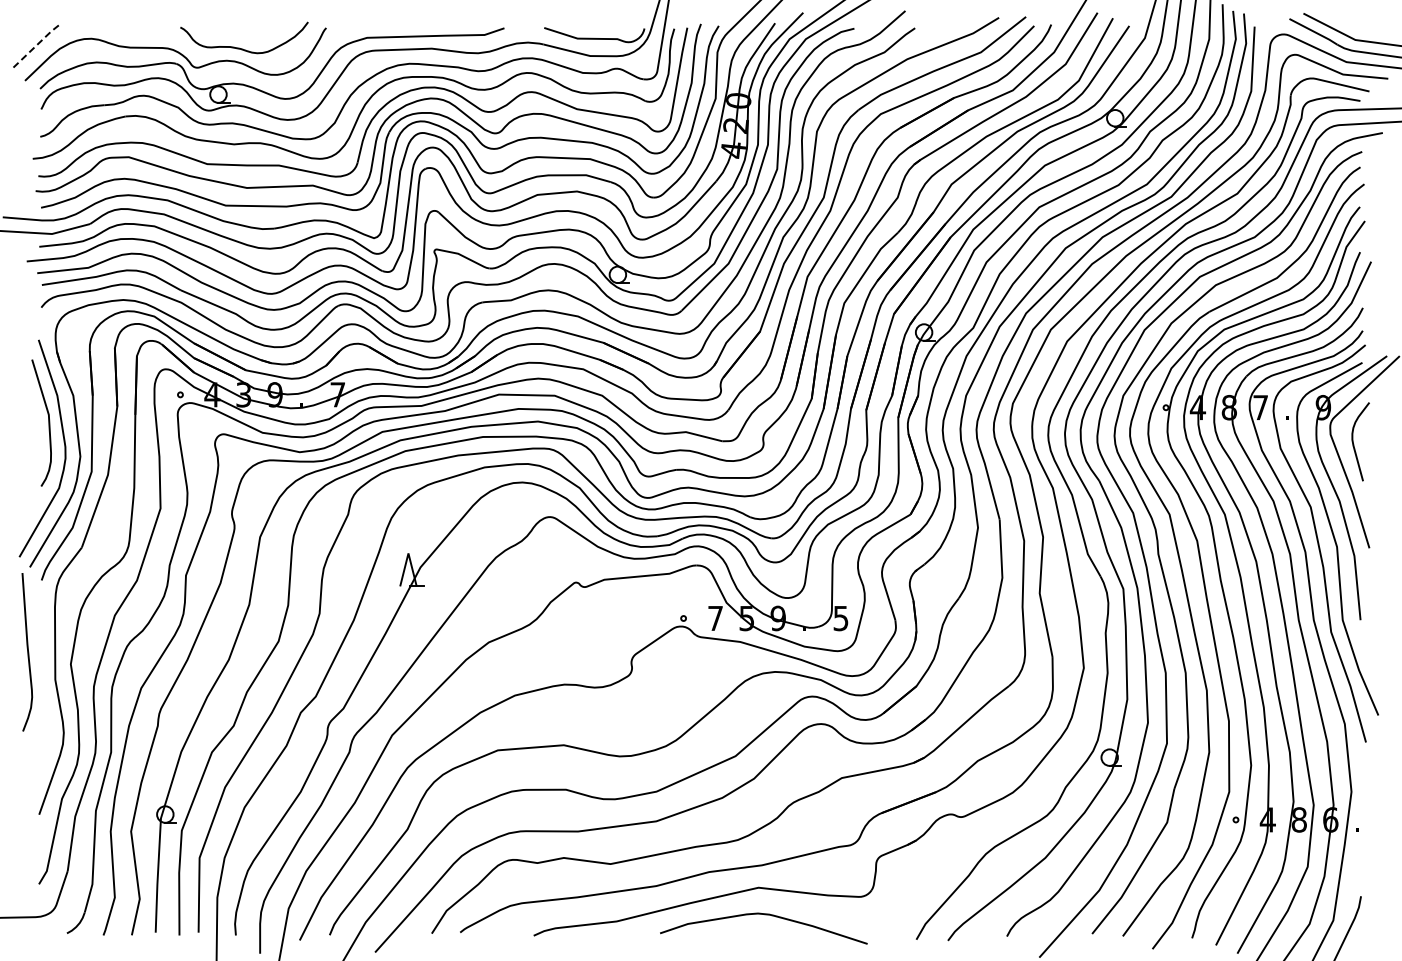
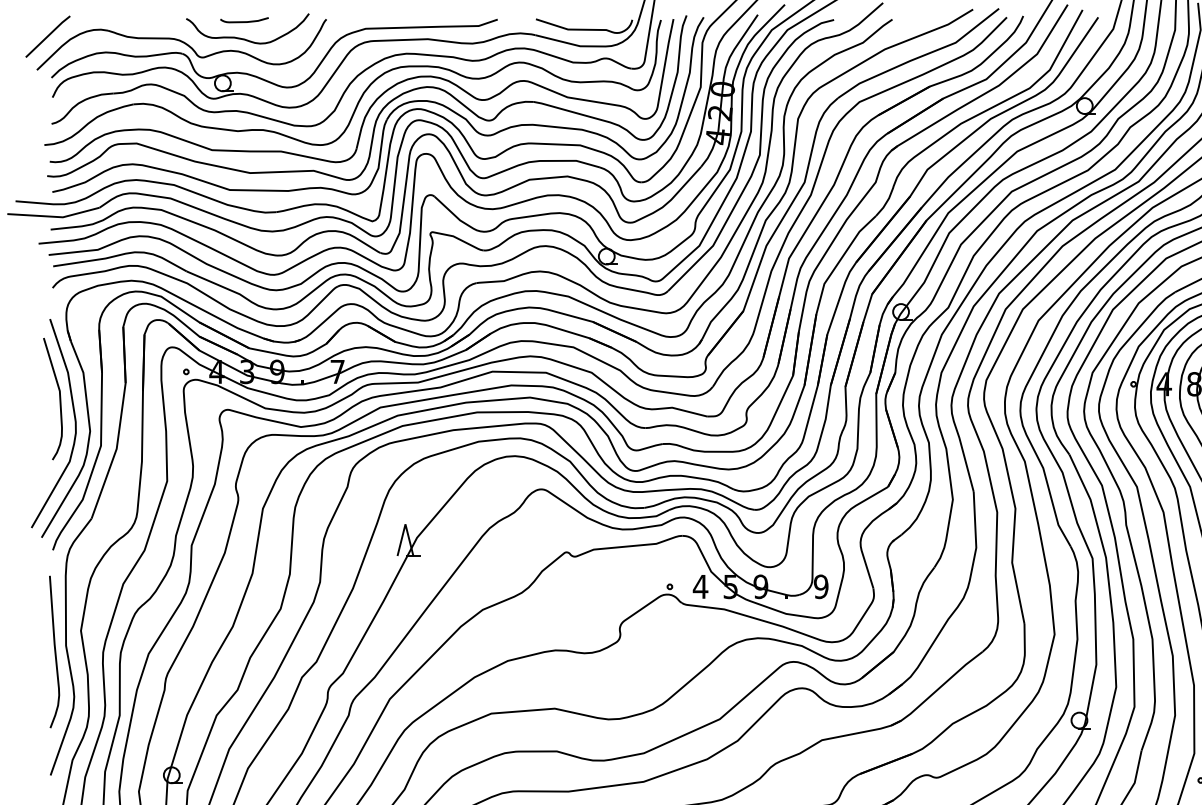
curve: (240, 30) -> (244, 21), added
line: (37, 45) -> (48, 36), dashed -> solid
text: (840, 617) -> (820, 585), 5 -> 9
text: (715, 618) -> (700, 586), 7 -> 4
curve: (27, 652) -> (54, 652), moved

